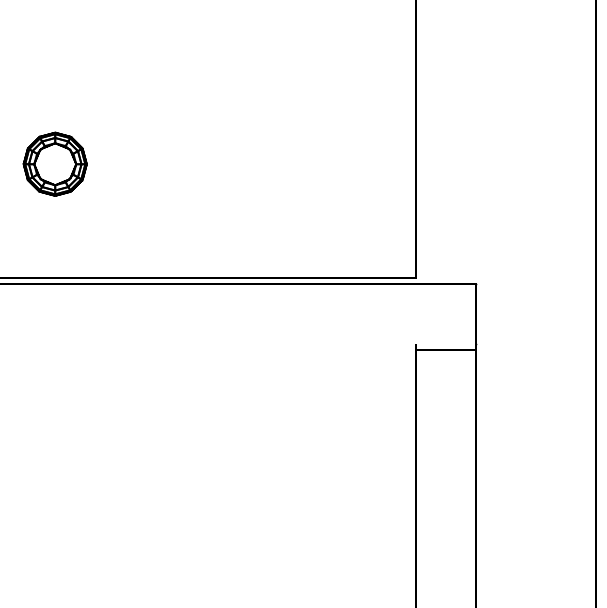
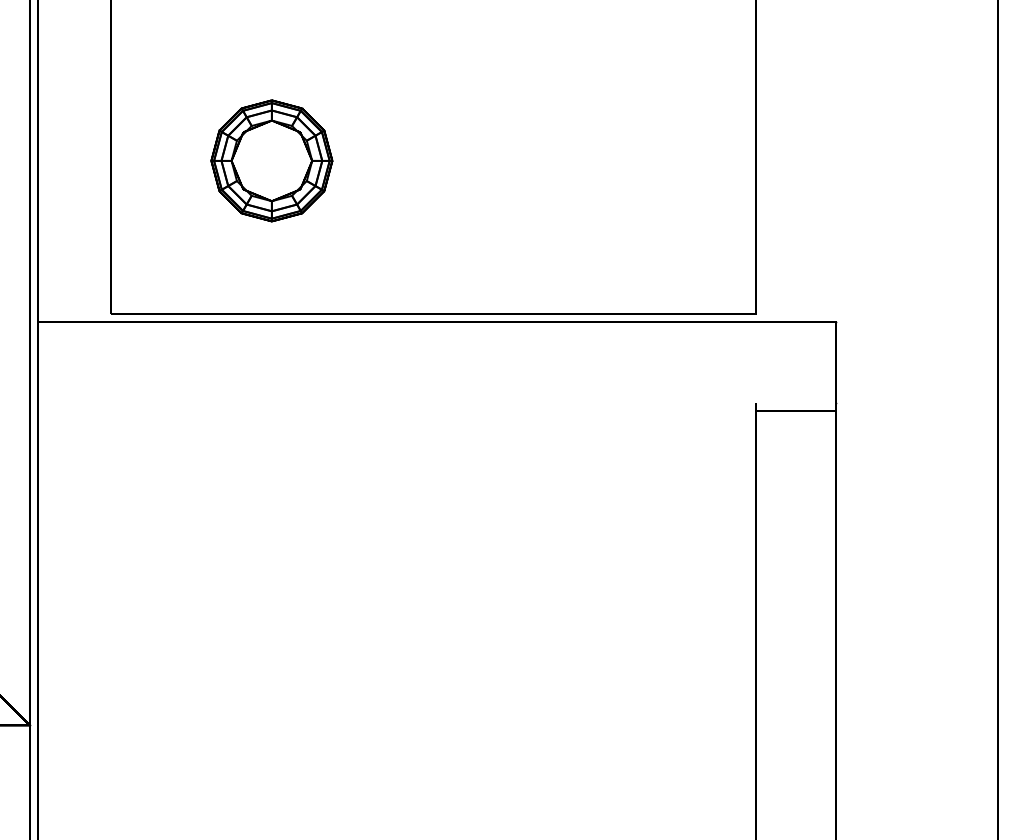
part: (54, 163) -> (271, 160), size x1.43

